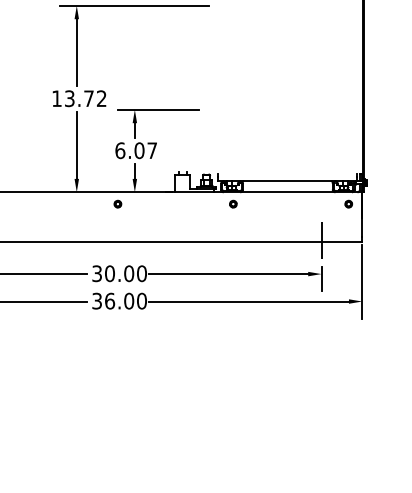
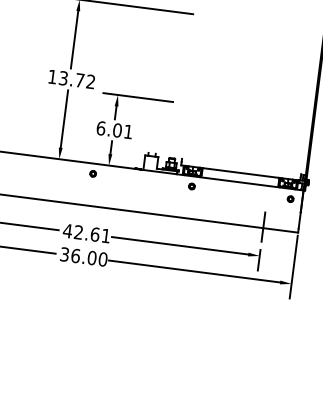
text: (151, 150) -> (127, 131), 6.07 -> 6.01
text: (118, 273) -> (86, 233), 30.00 -> 42.61

